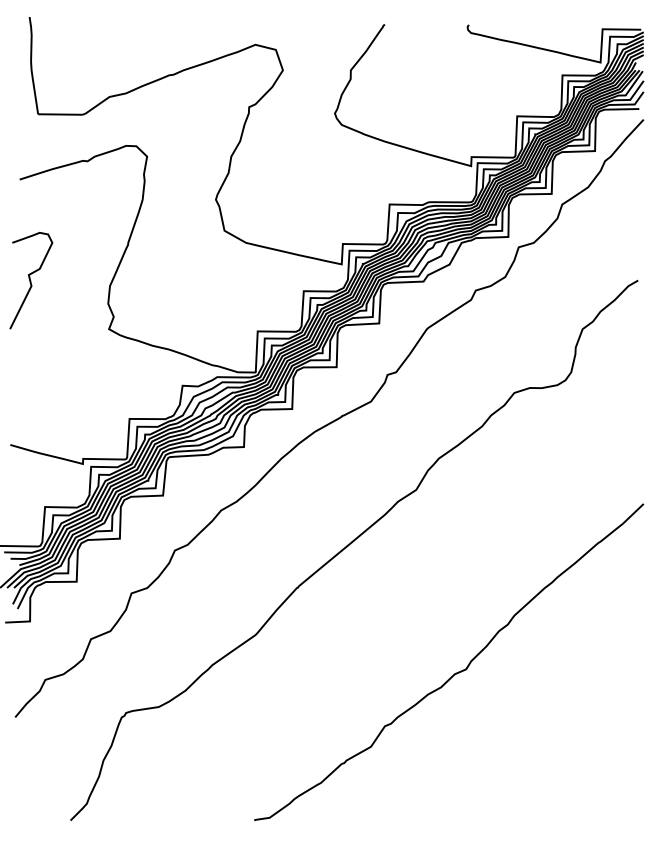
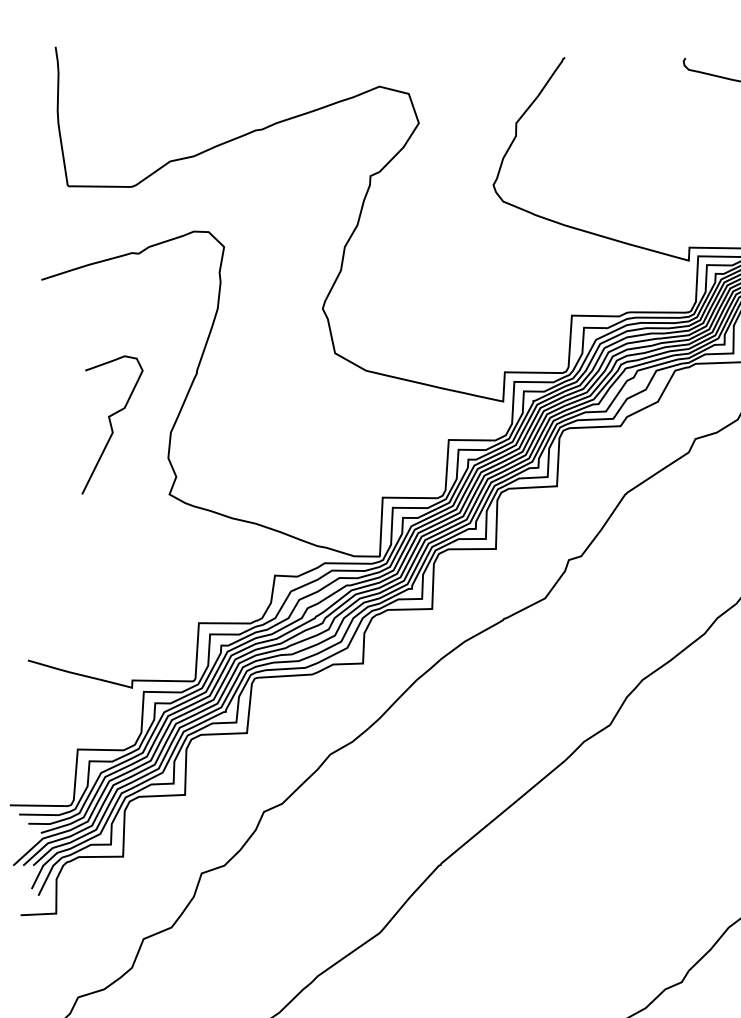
curve: (31, 280) -> (112, 424), moved

